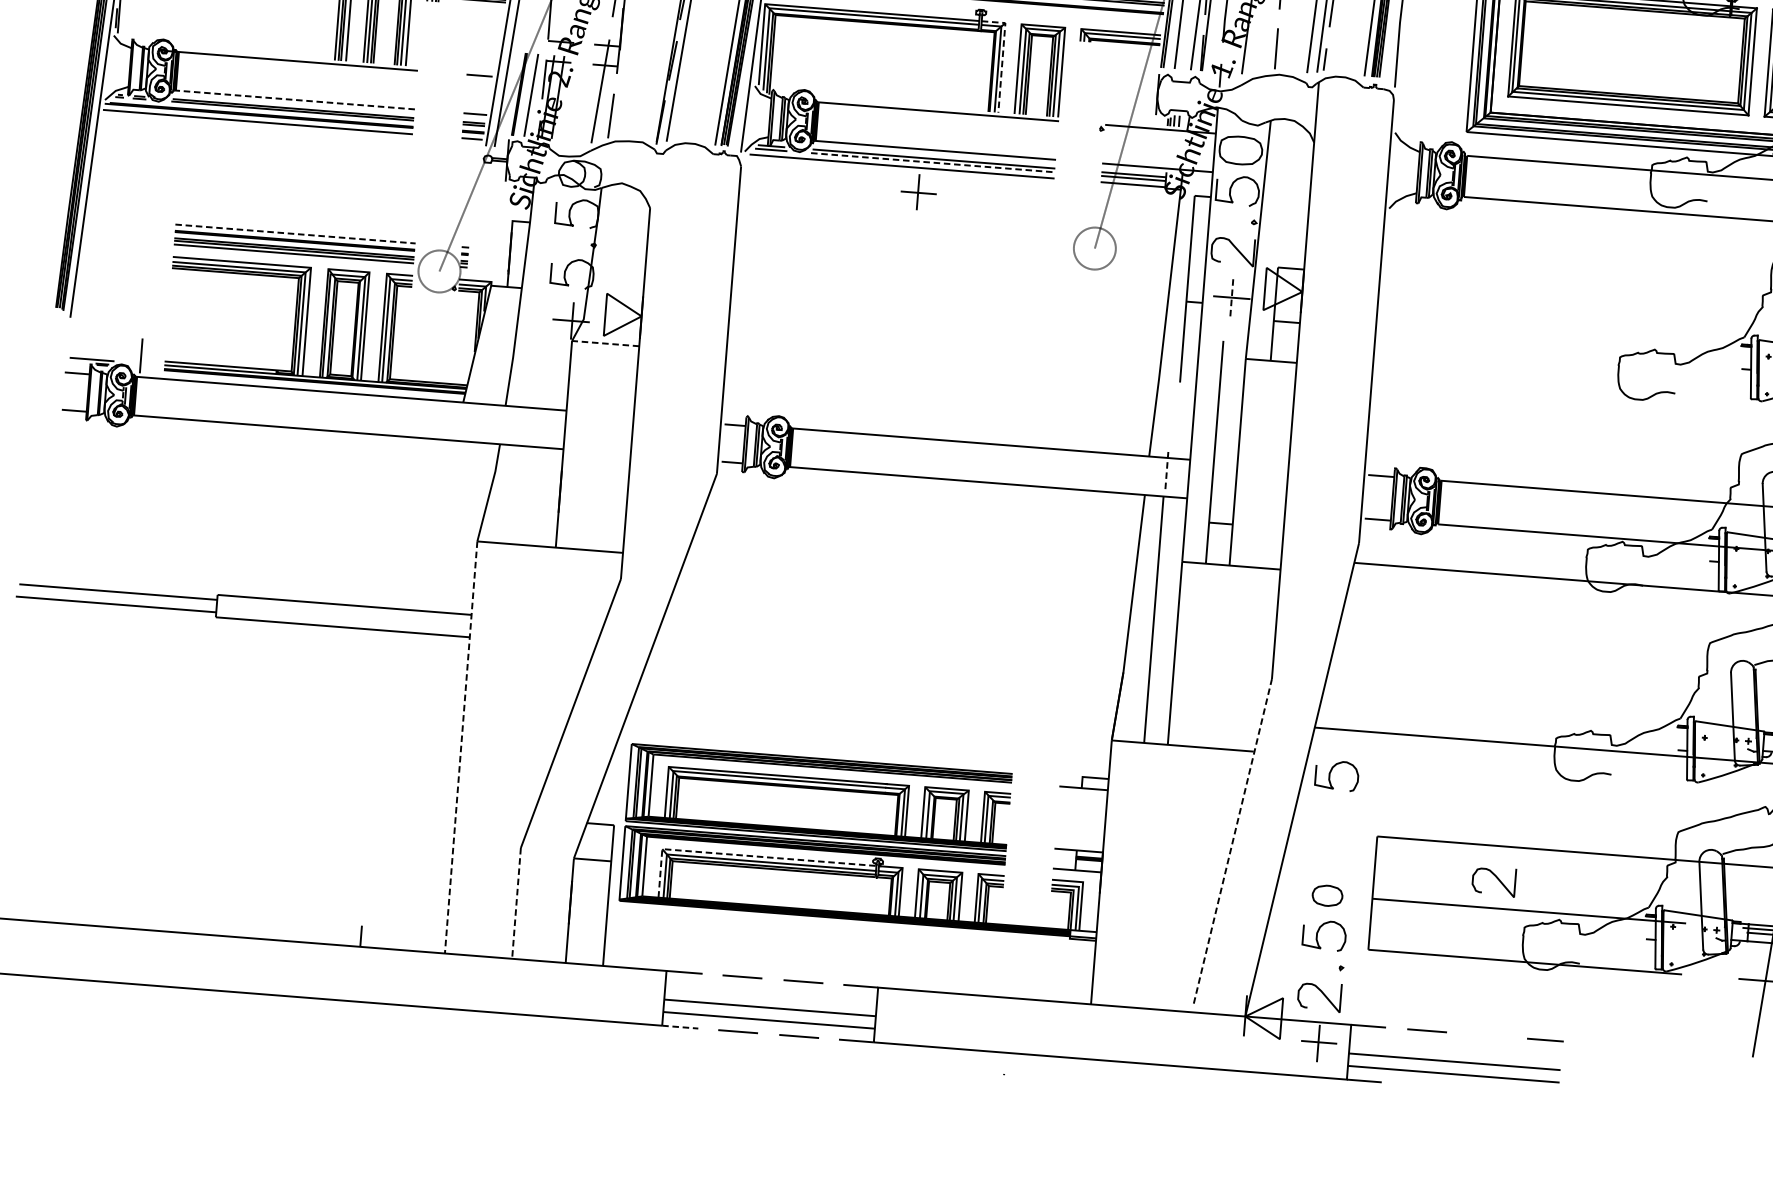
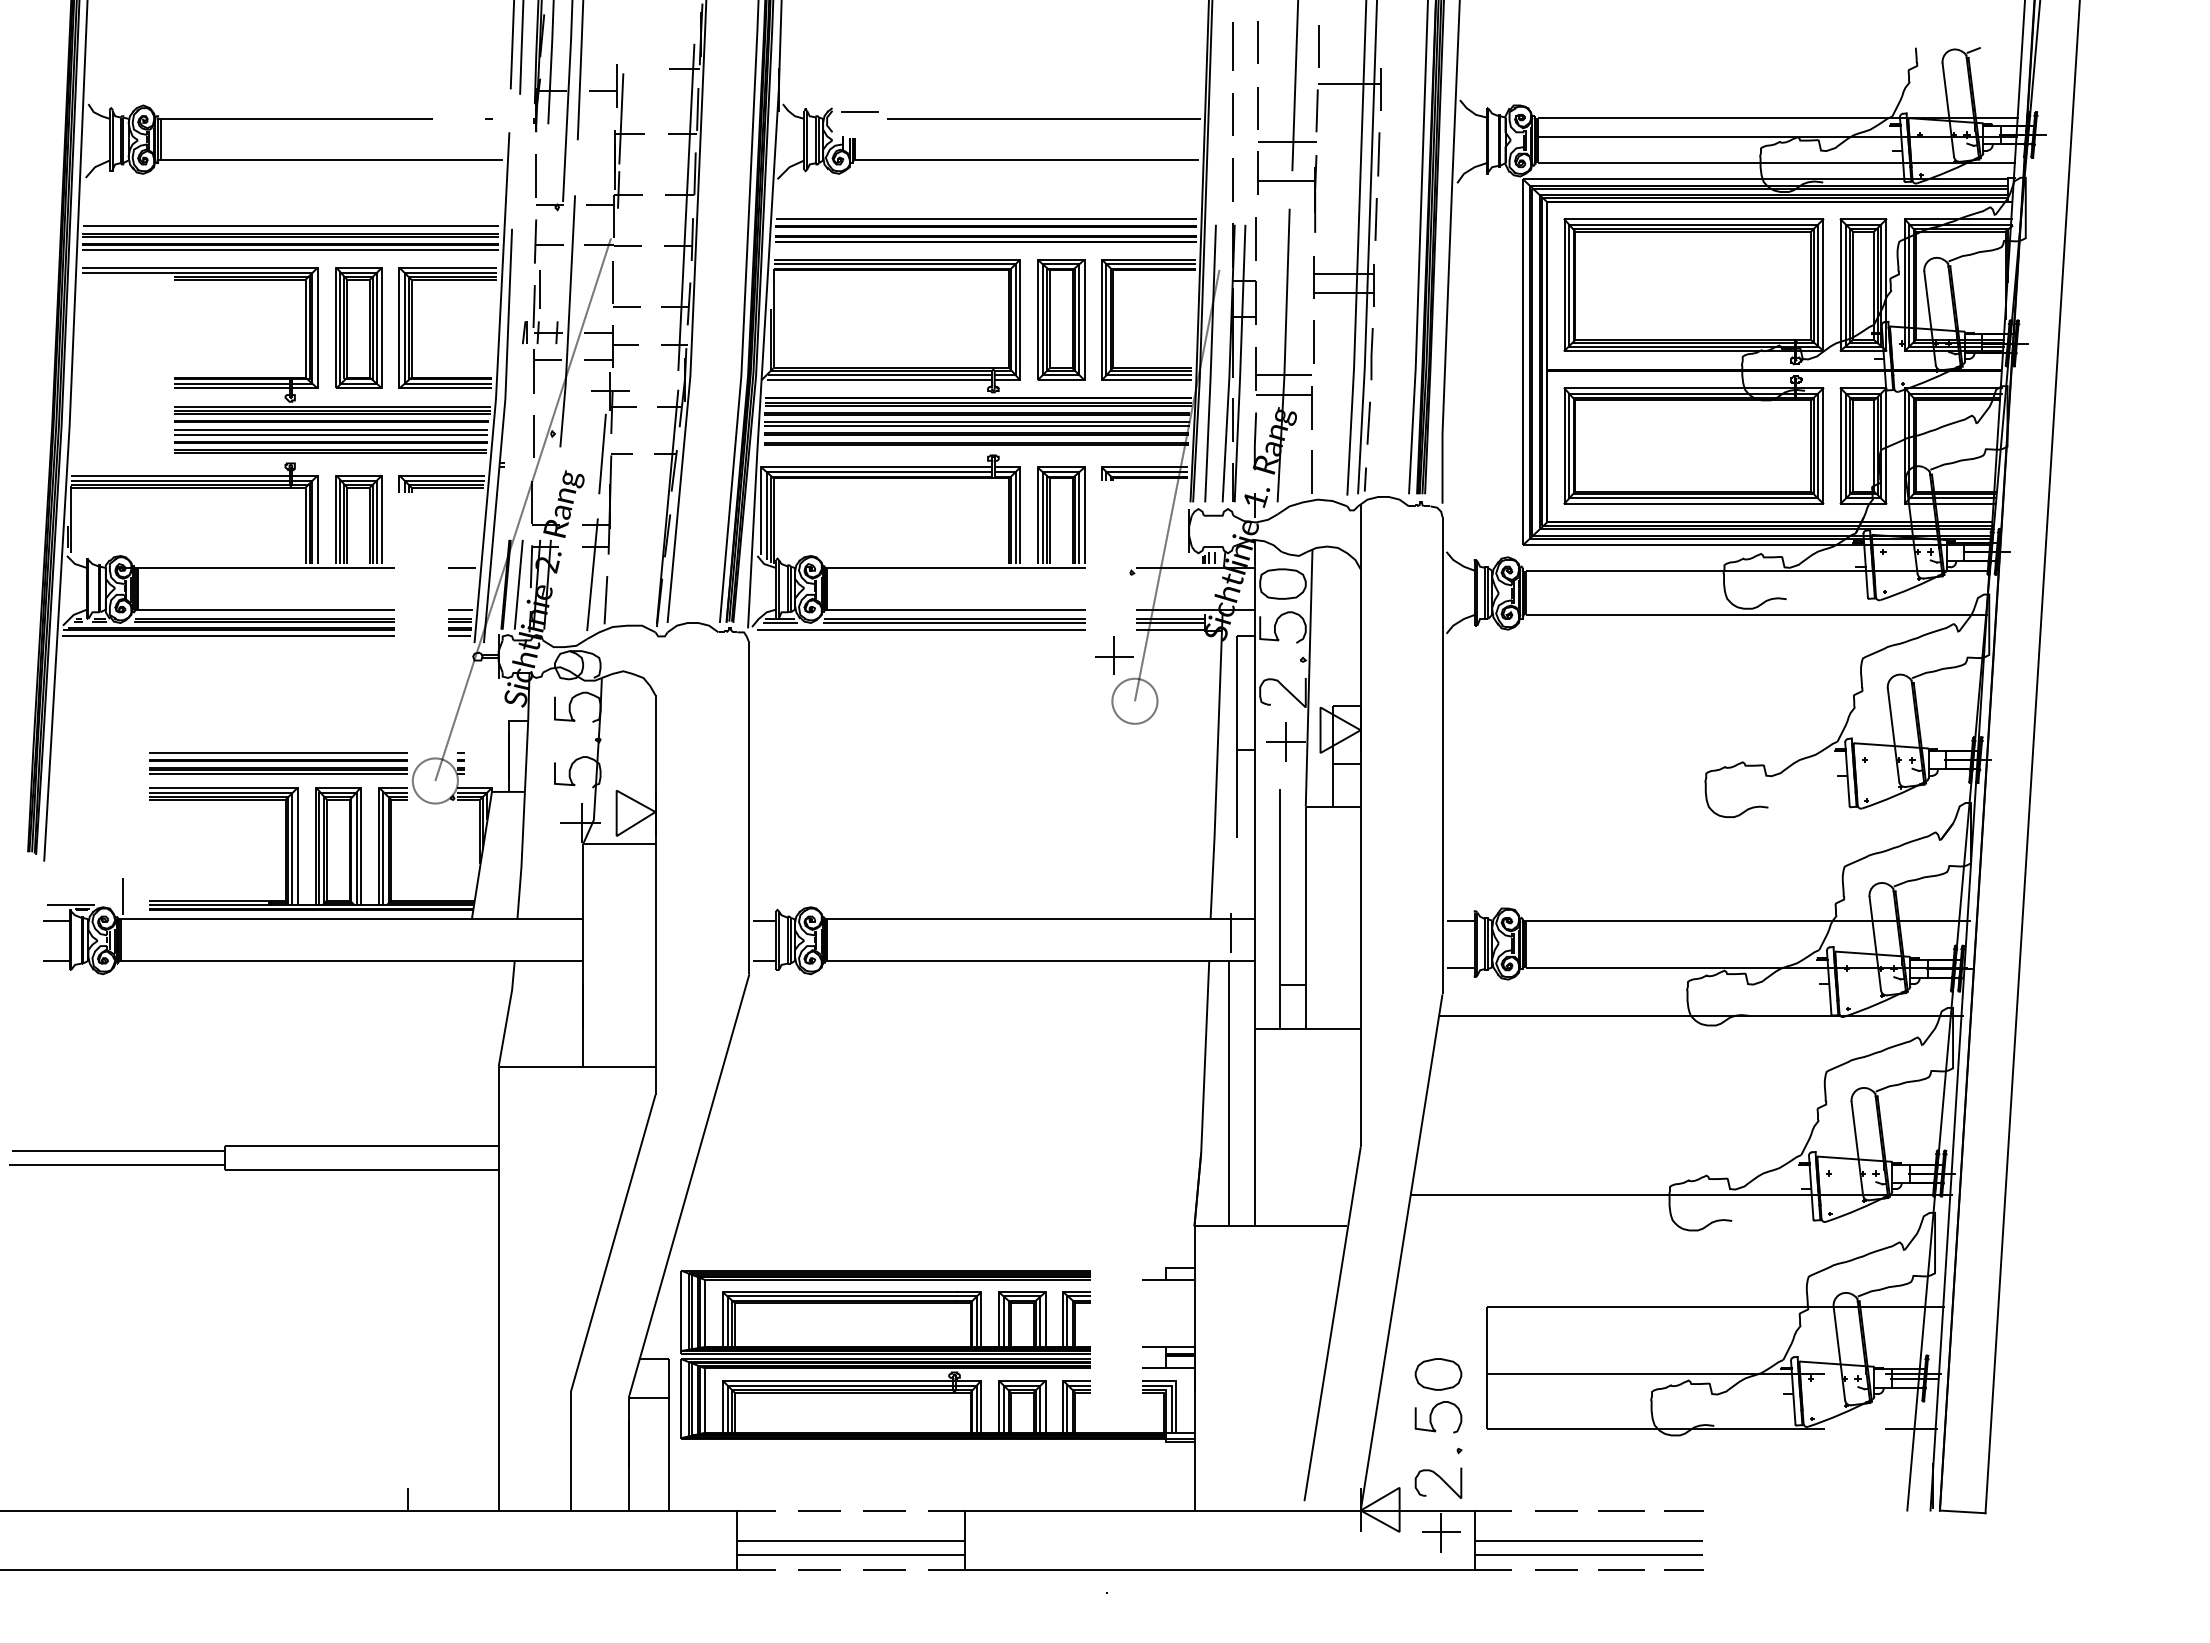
line: (1003, 55) -> (1020, 502), dashed -> solid
line: (294, 99) -> (265, 609), dashed -> solid
line: (933, 163) -> (955, 623), dashed -> solid
part: (918, 191) -> (1114, 655), moved
line: (295, 234) -> (278, 753), dashed -> solid
line: (1231, 296) -> (1285, 741), dashed -> solid
line: (604, 343) -> (618, 844), dashed -> solid
line: (1166, 470) -> (1230, 932), dashed -> solid
line: (461, 747) -> (498, 1288), dashed -> solid
curve: (1330, 775) -> (1431, 1245), removed
line: (1232, 840) -> (1332, 1323), dashed -> solid
line: (744, 855) -> (811, 1380), dashed -> solid
curve: (1496, 878) -> (1617, 1341), removed
part: (1327, 895) -> (1438, 1374), size x1.43
line: (516, 903) -> (571, 1450), dashed -> solid
line: (680, 1027) -> (757, 1569), dashed -> solid
line: (1487, 1035) -> (1621, 1510), added
line: (1422, 1085) -> (1556, 1569), added
line: (1483, 1090) -> (1621, 1569), added
line: (1540, 1094) -> (1683, 1569), added

